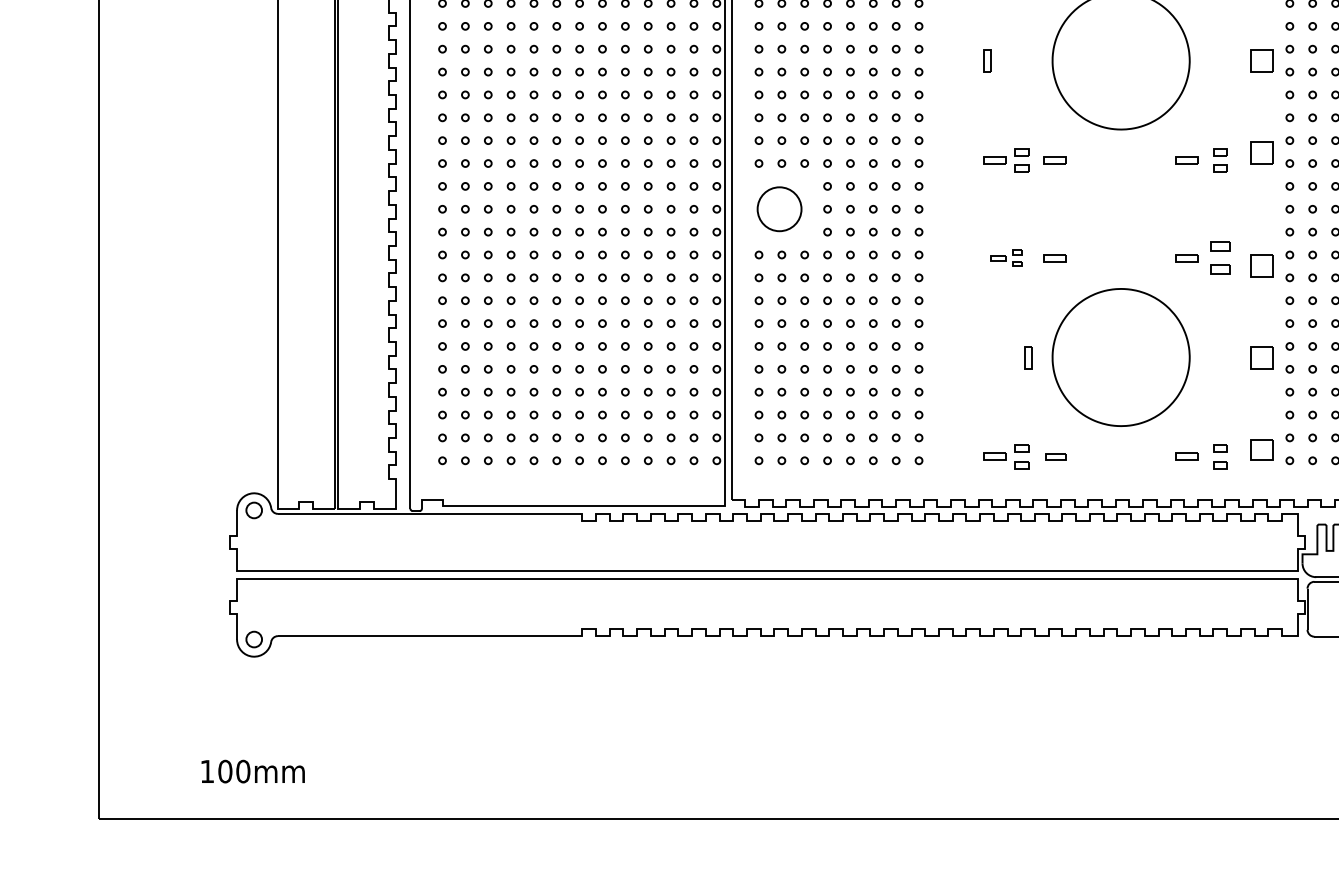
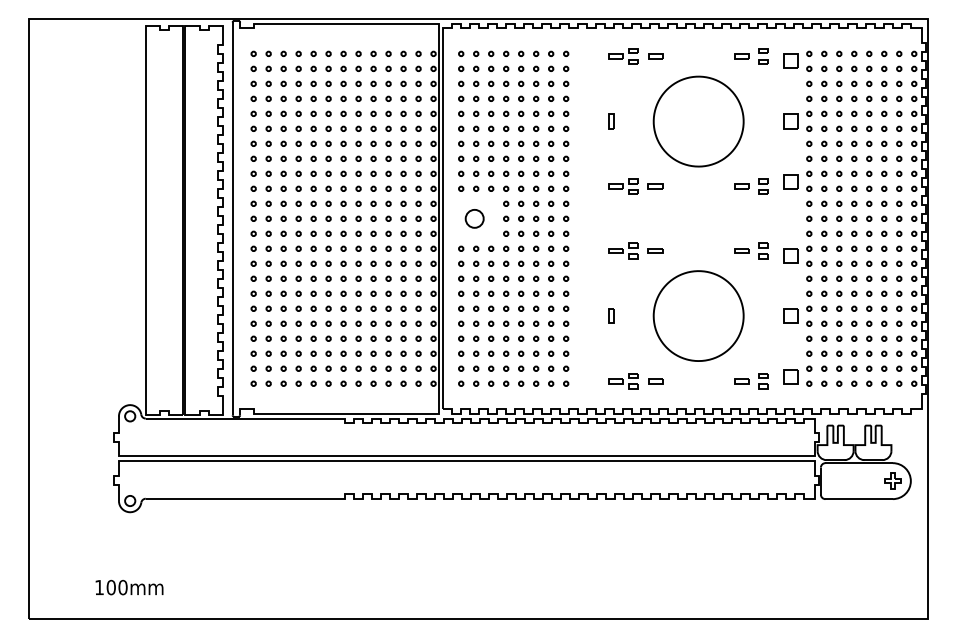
circle: (779, 208) -> (474, 218), size x0.62
part: (1006, 257) -> (623, 250), size x1.43
part: (1219, 257) -> (763, 250), size x0.71
part: (1029, 356) -> (611, 315), moved

